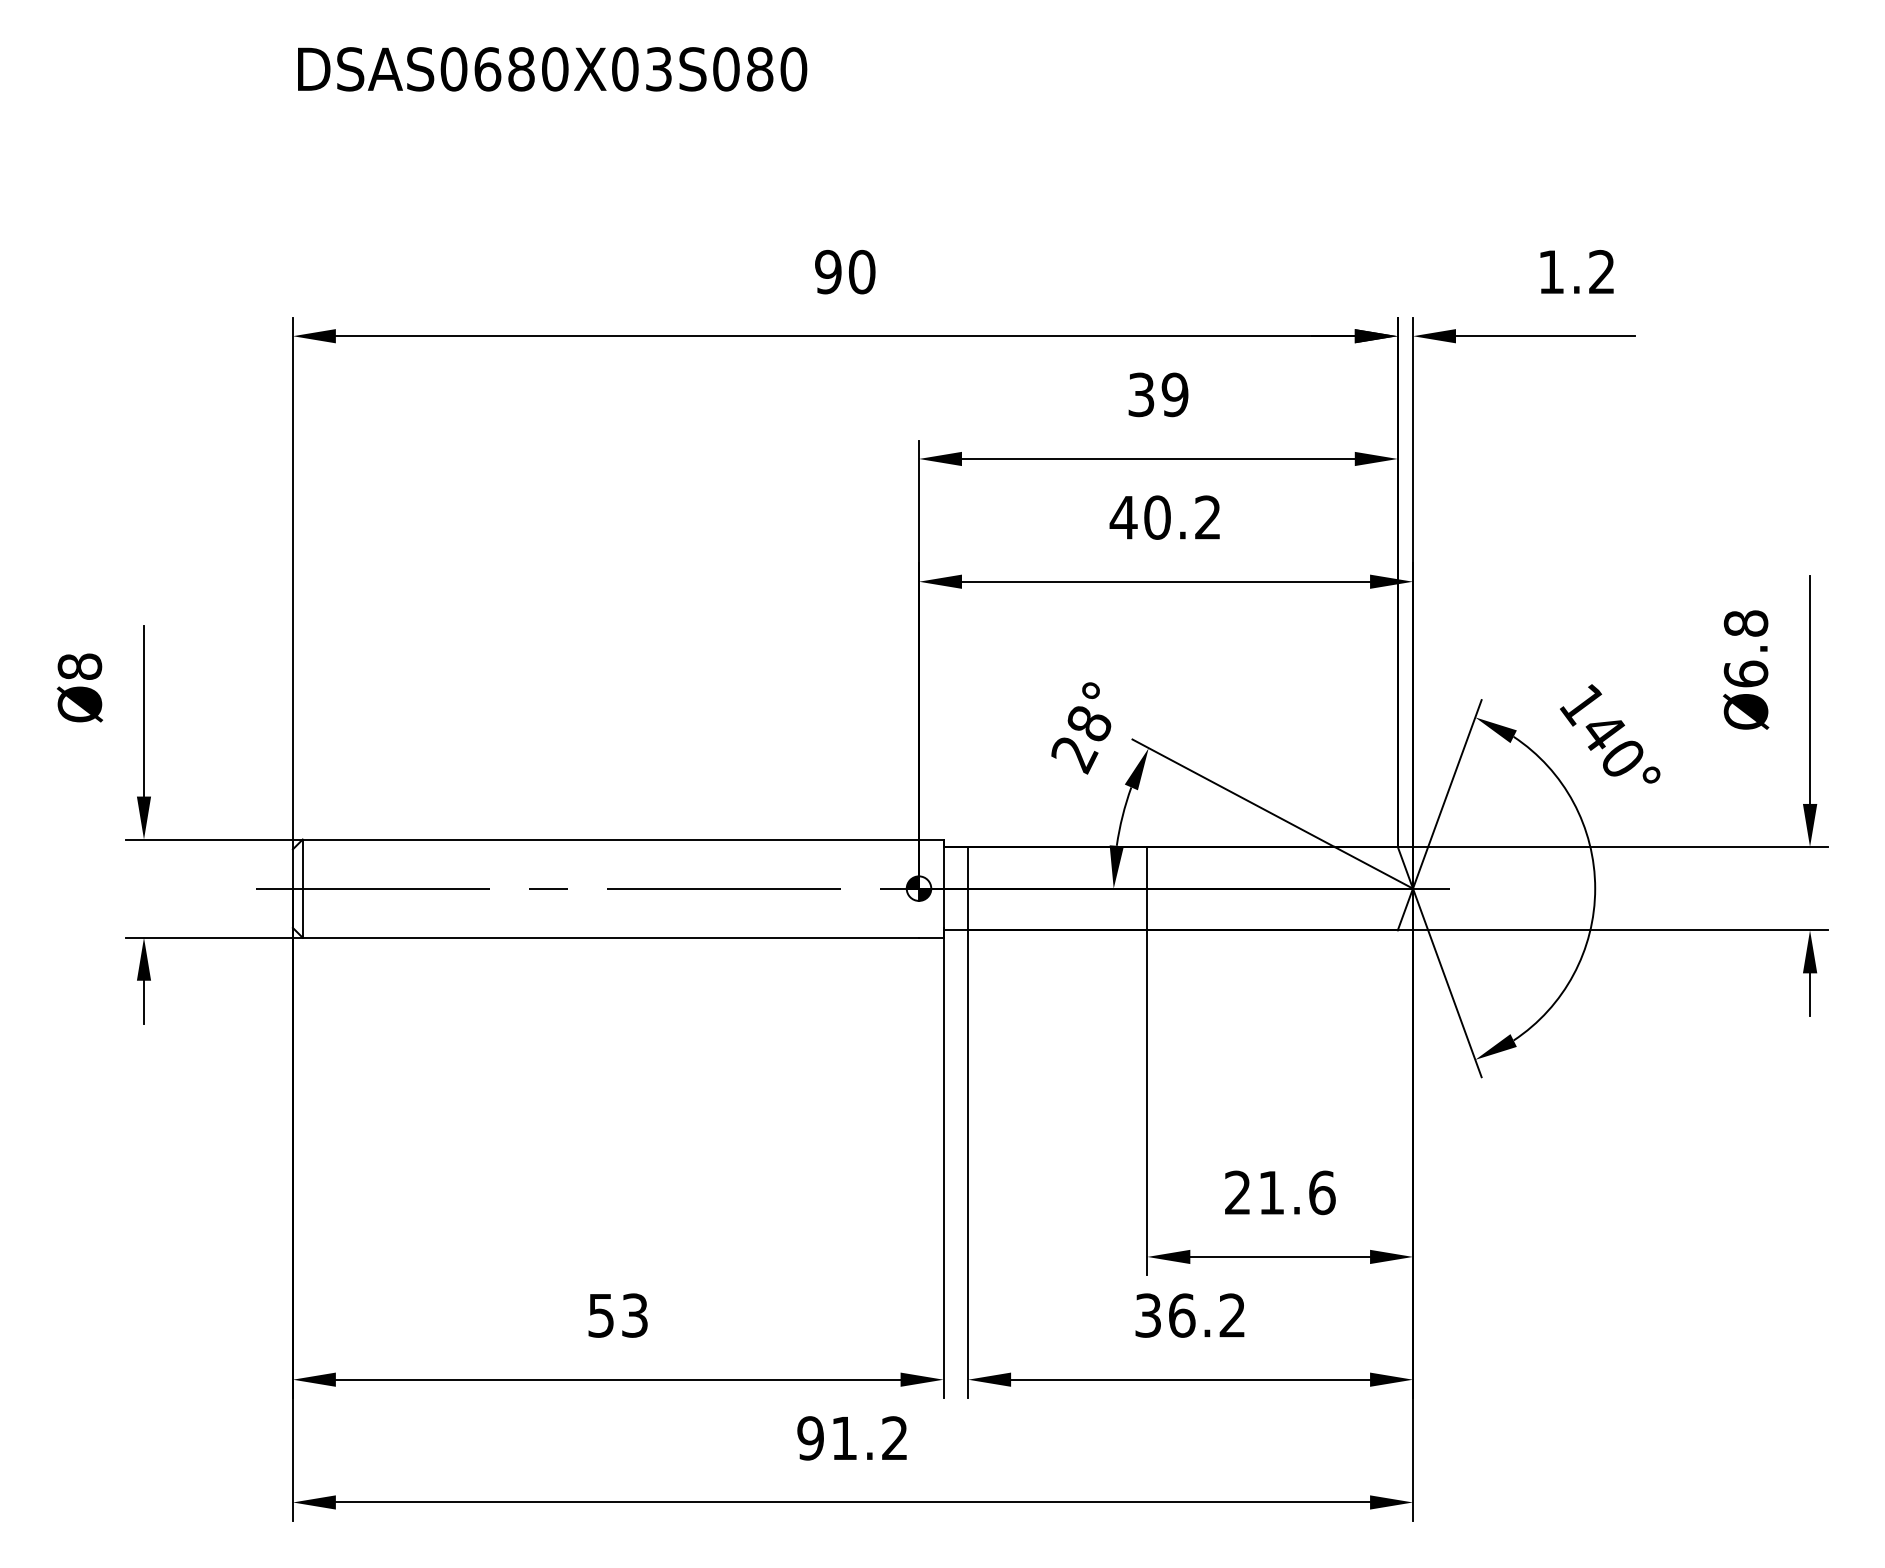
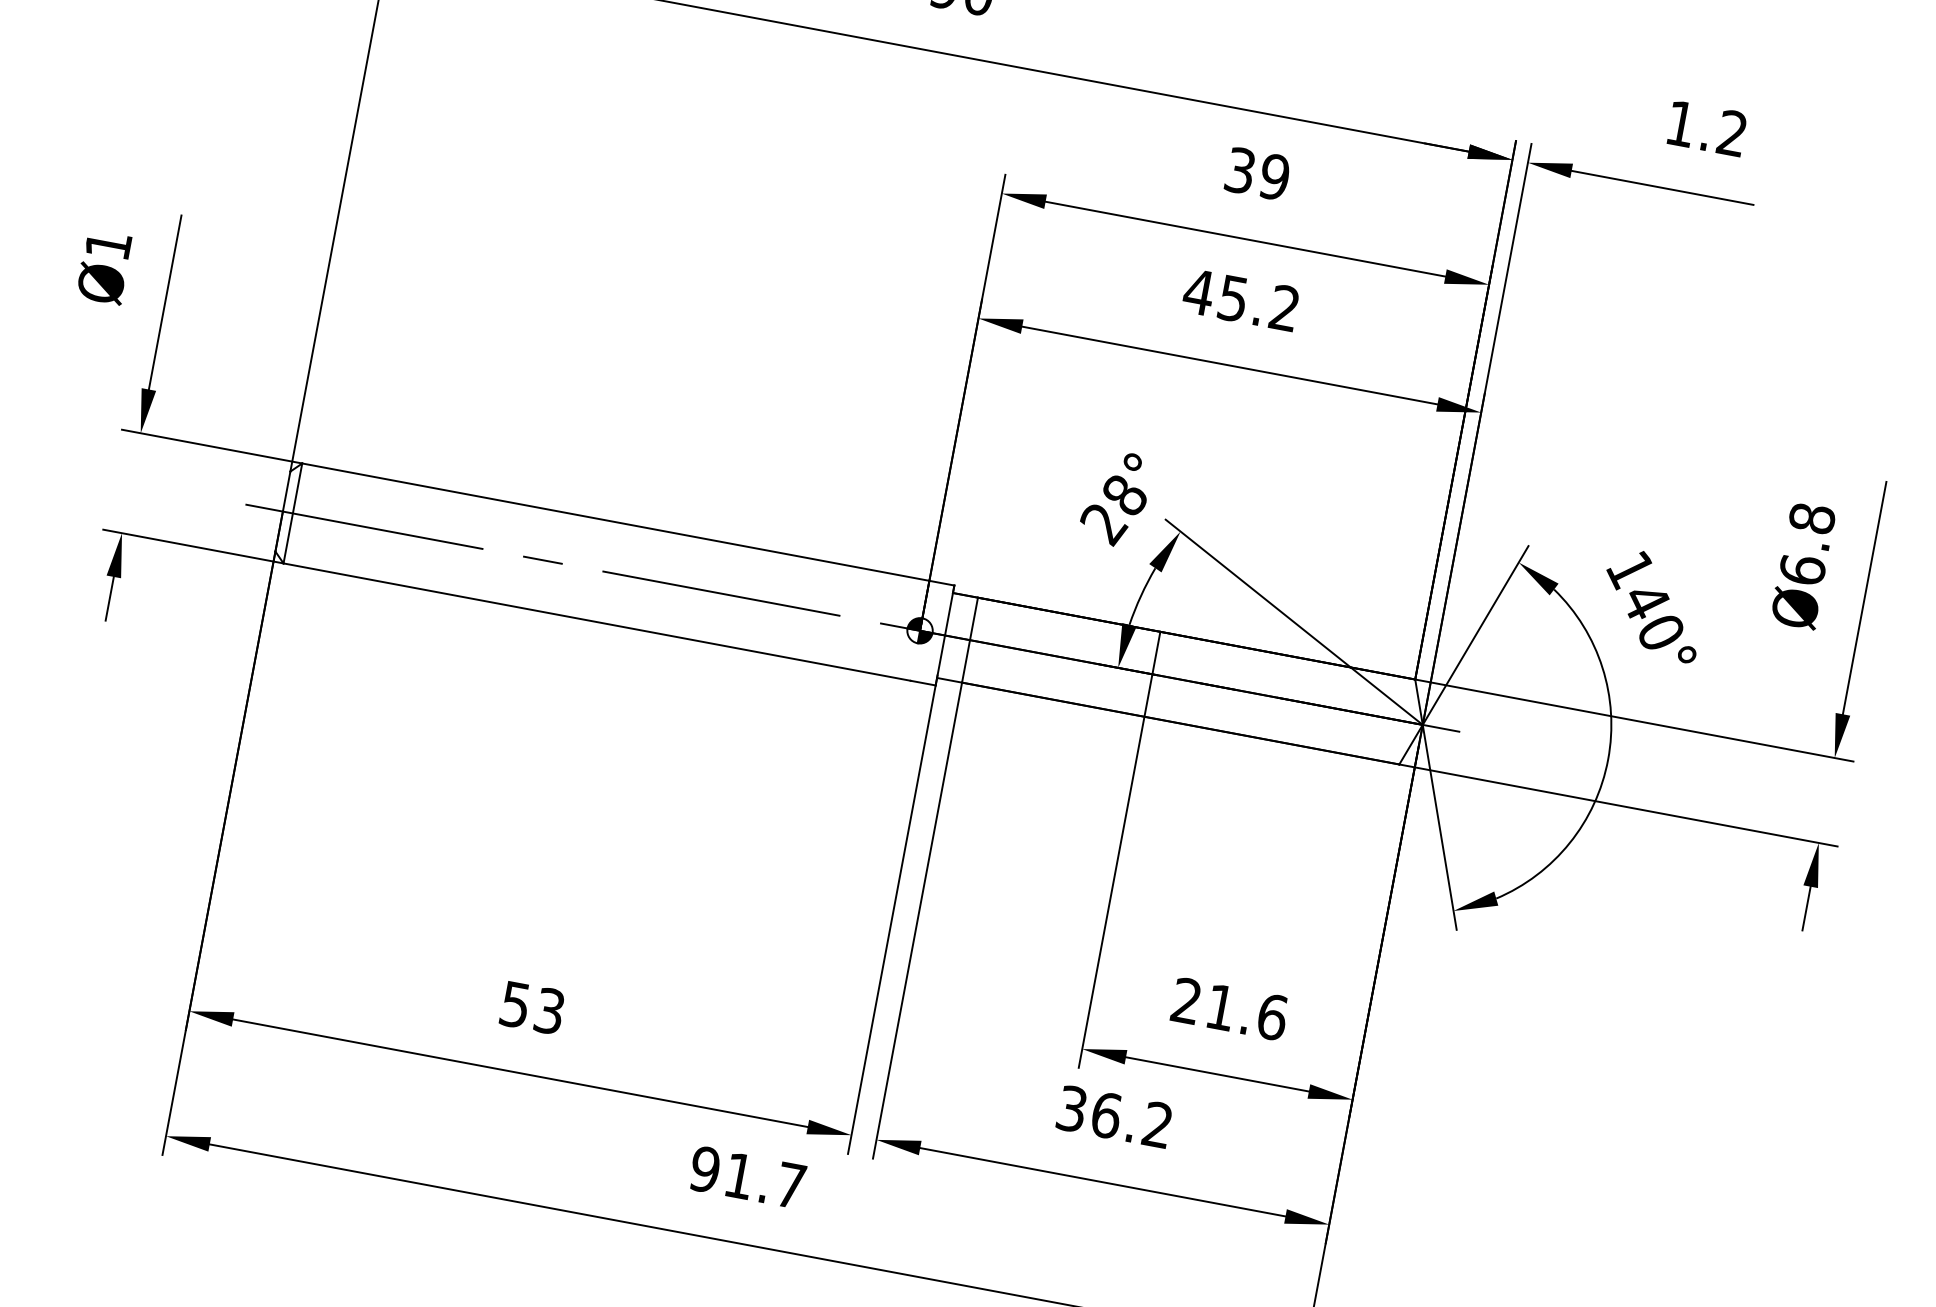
text: (1157, 517) -> (1233, 298), 40.2 -> 45.2
text: (79, 666) -> (108, 244), Ø8 -> Ø1
text: (894, 1437) -> (790, 1184), 91.2 -> 91.7

